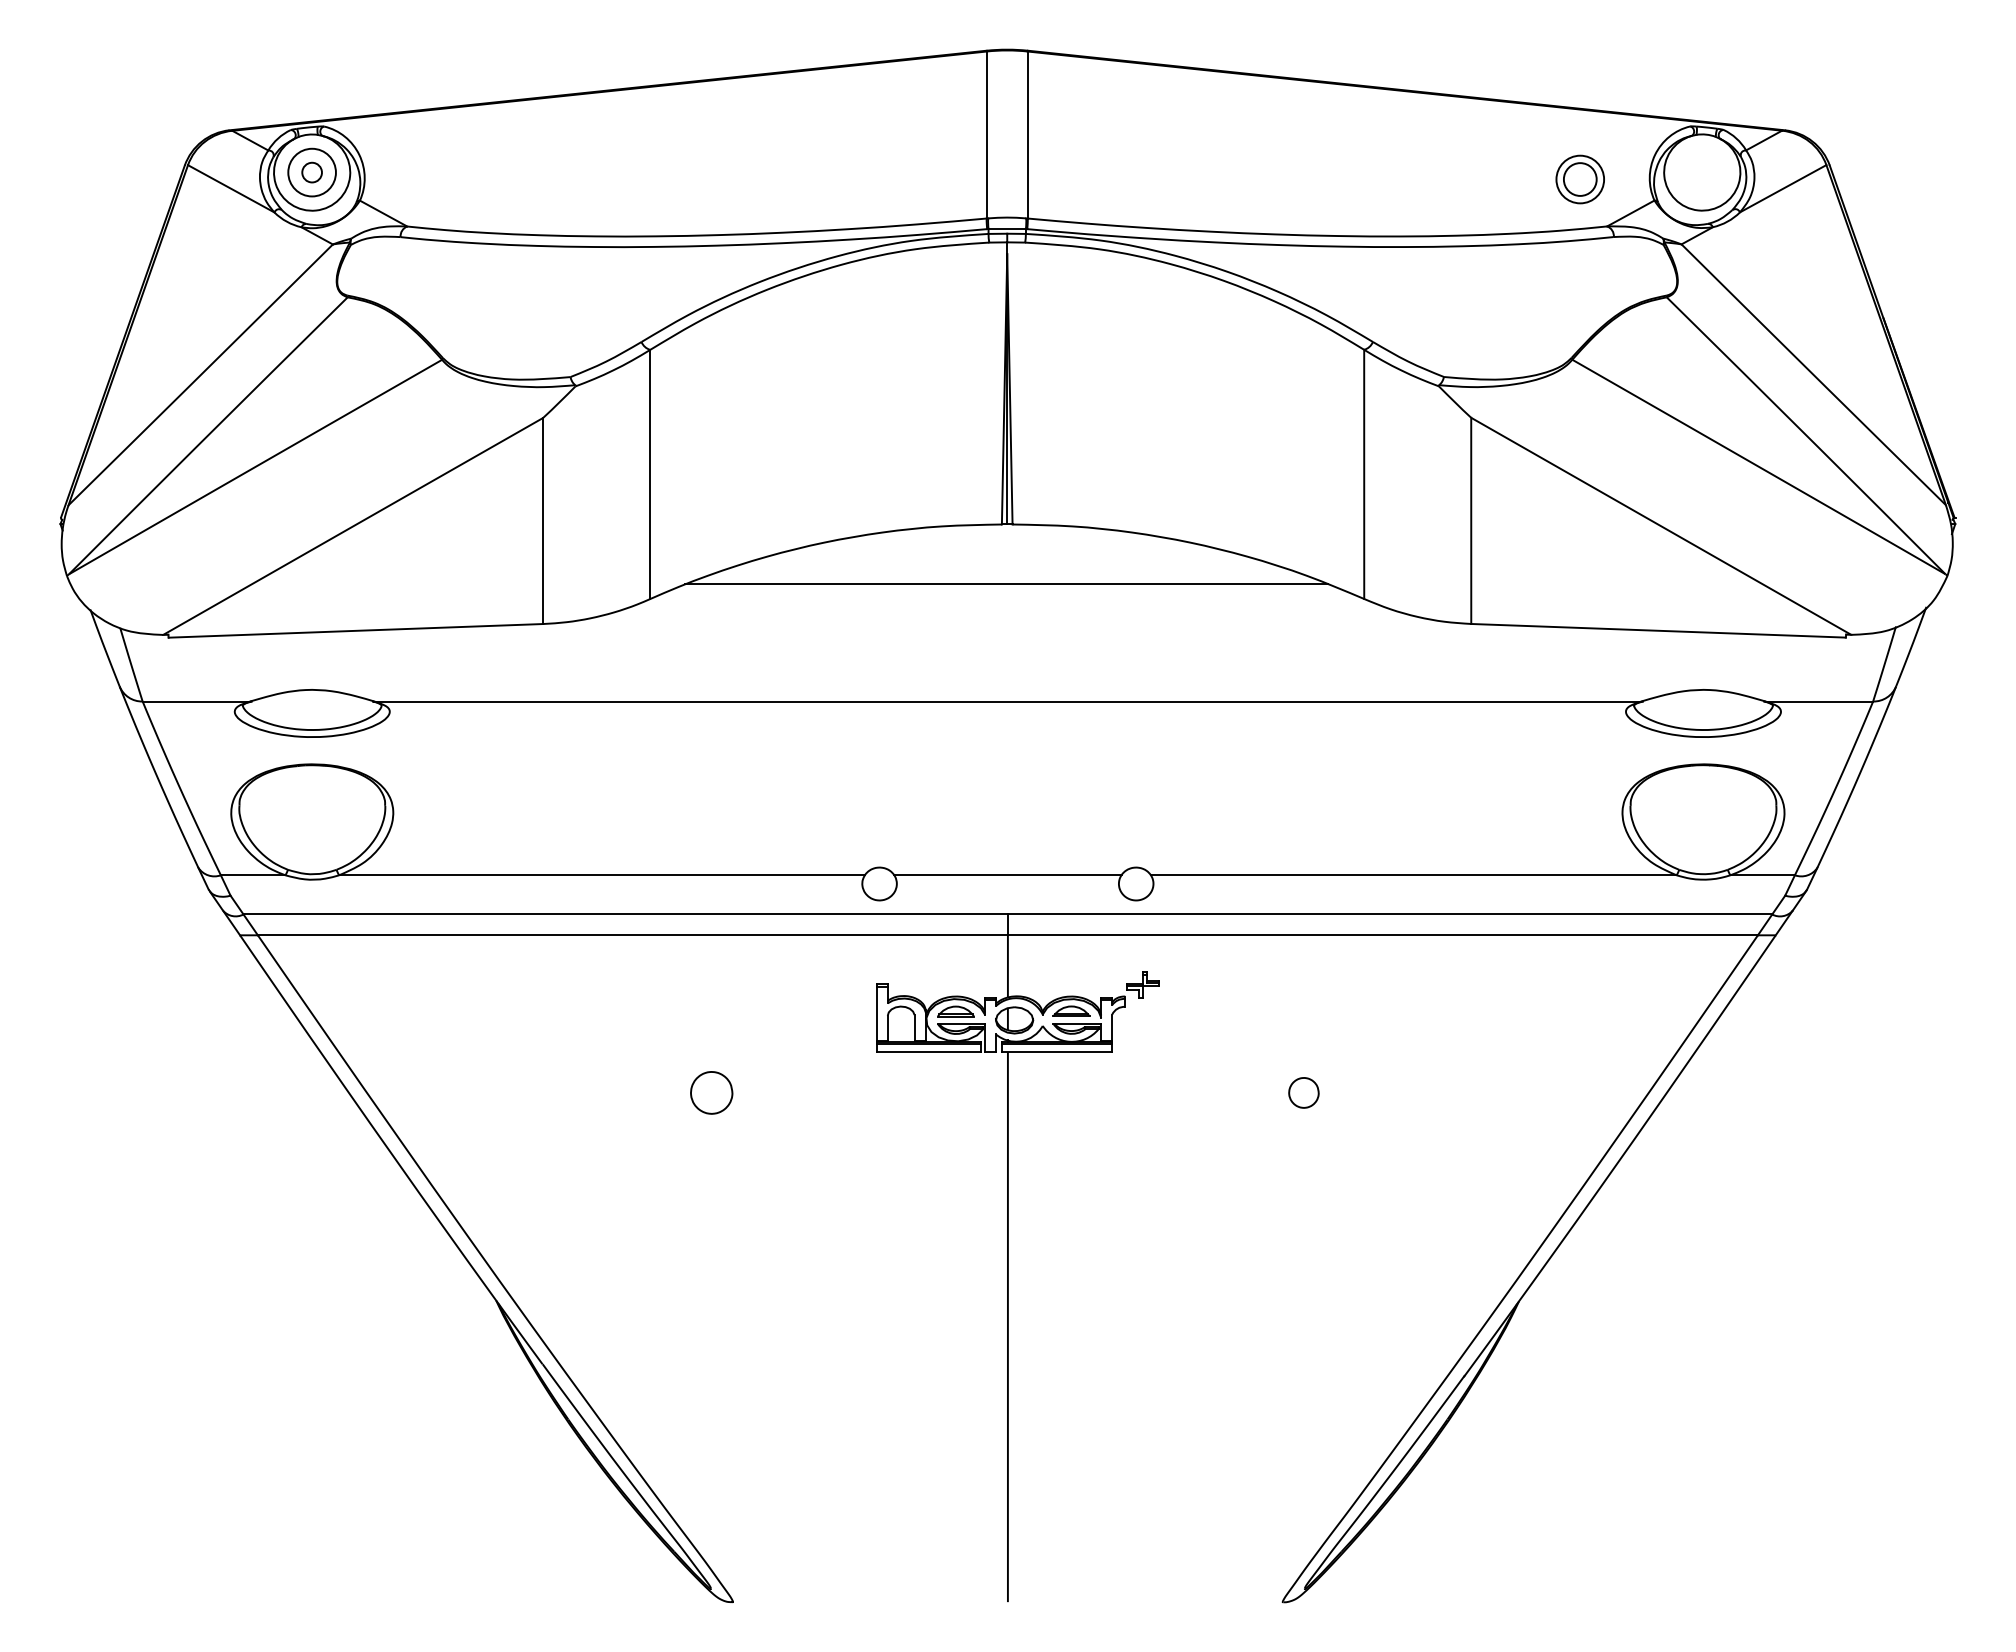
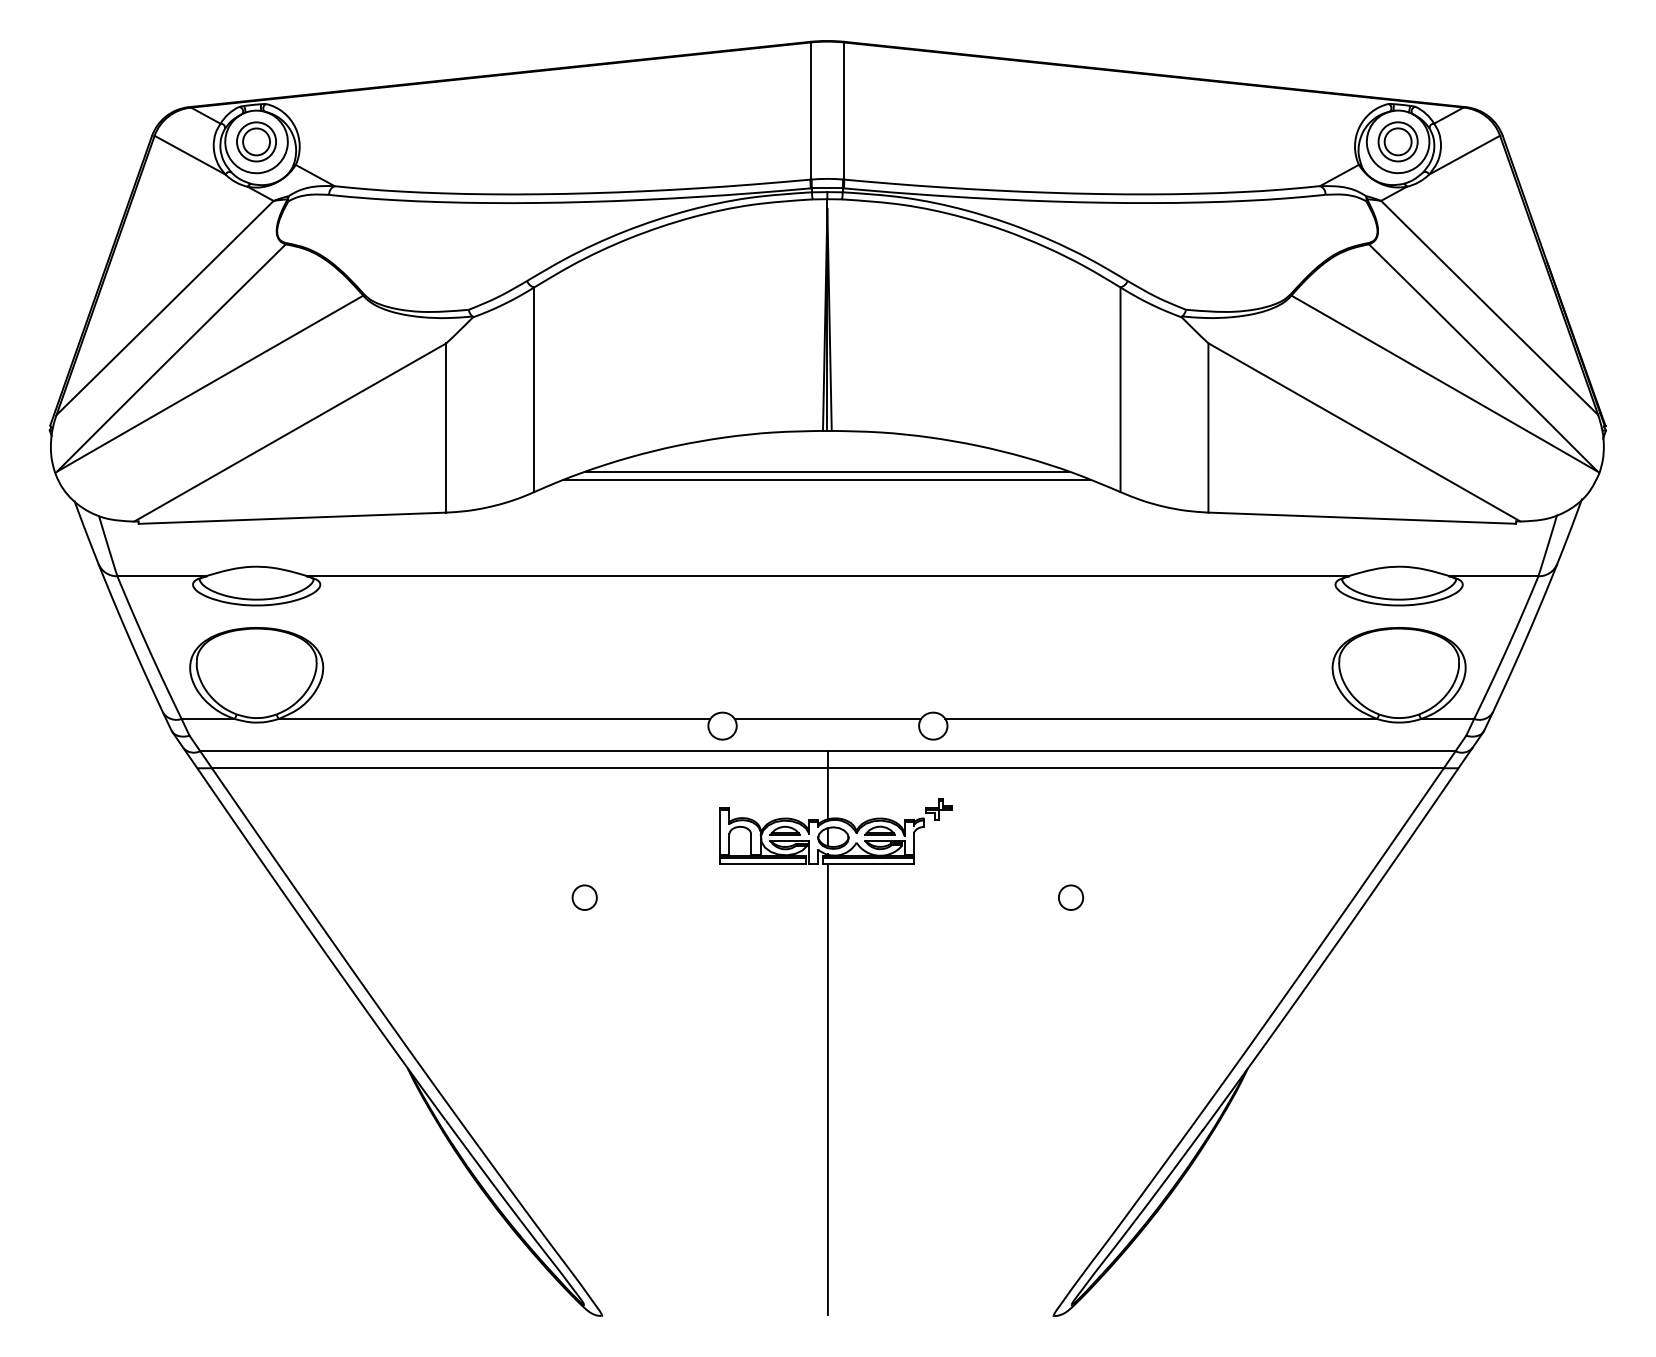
circle: (311, 172) -> (256, 141), size x1.67
part: (1579, 179) -> (1397, 141), moved
line: (1007, 573) -> (827, 471), added
part: (711, 1092) -> (584, 897), size x0.71

